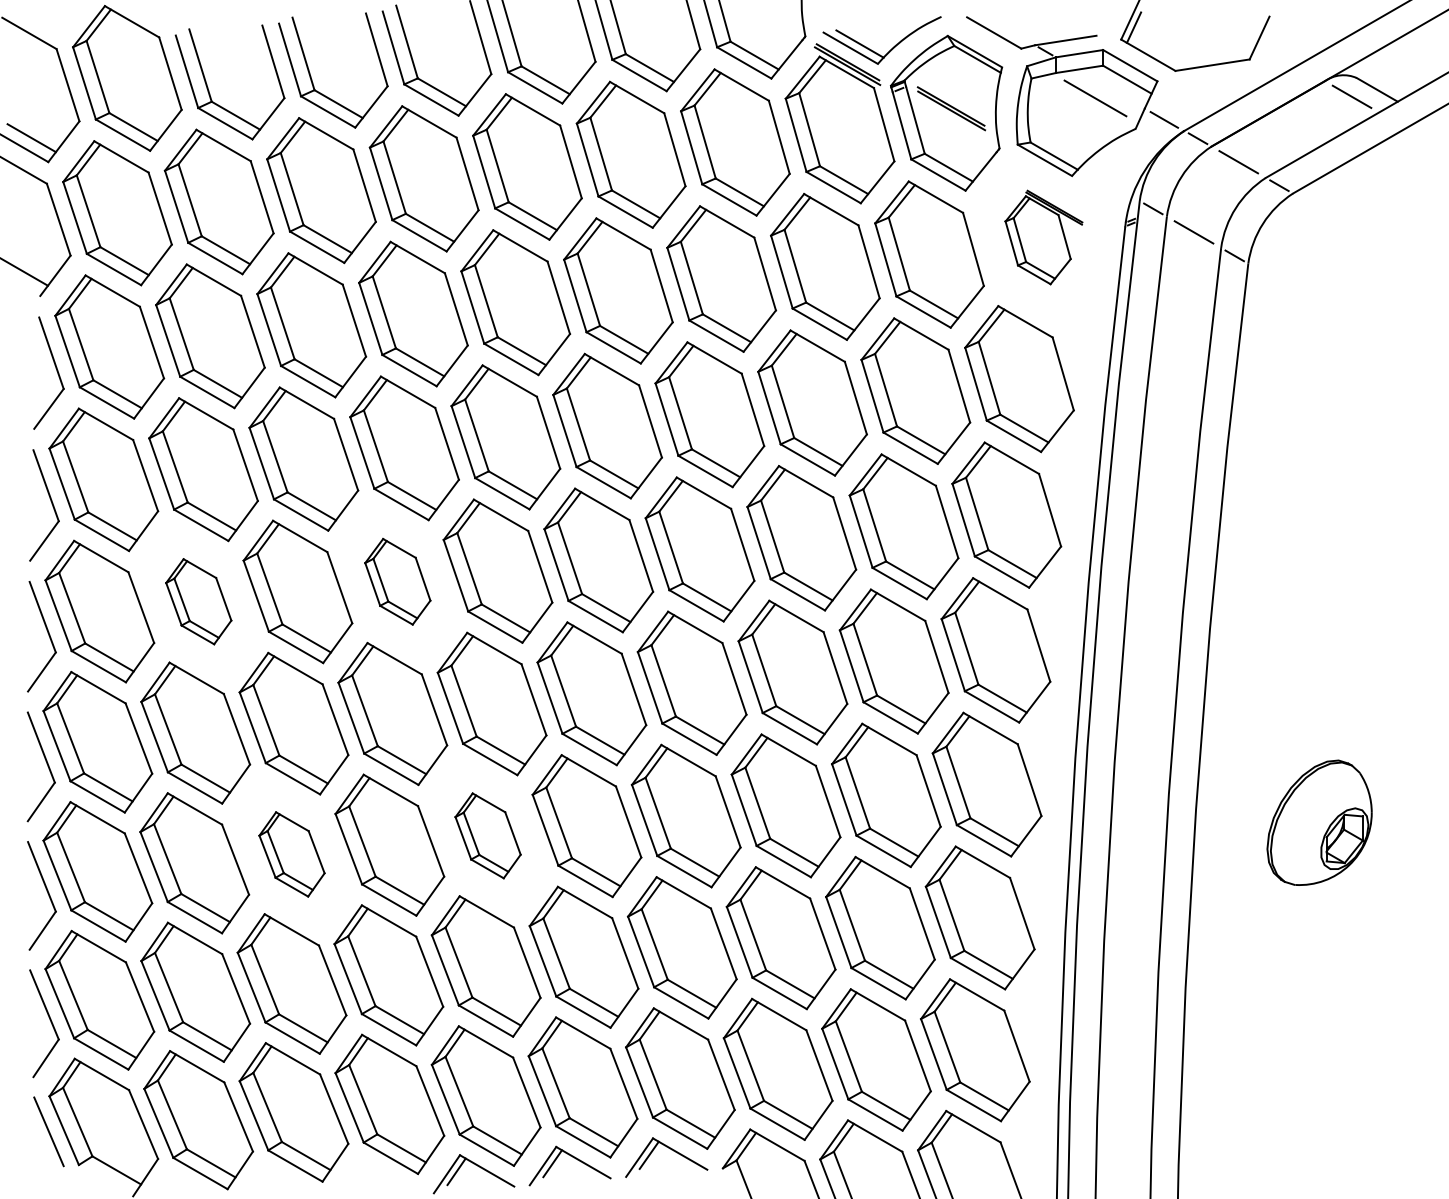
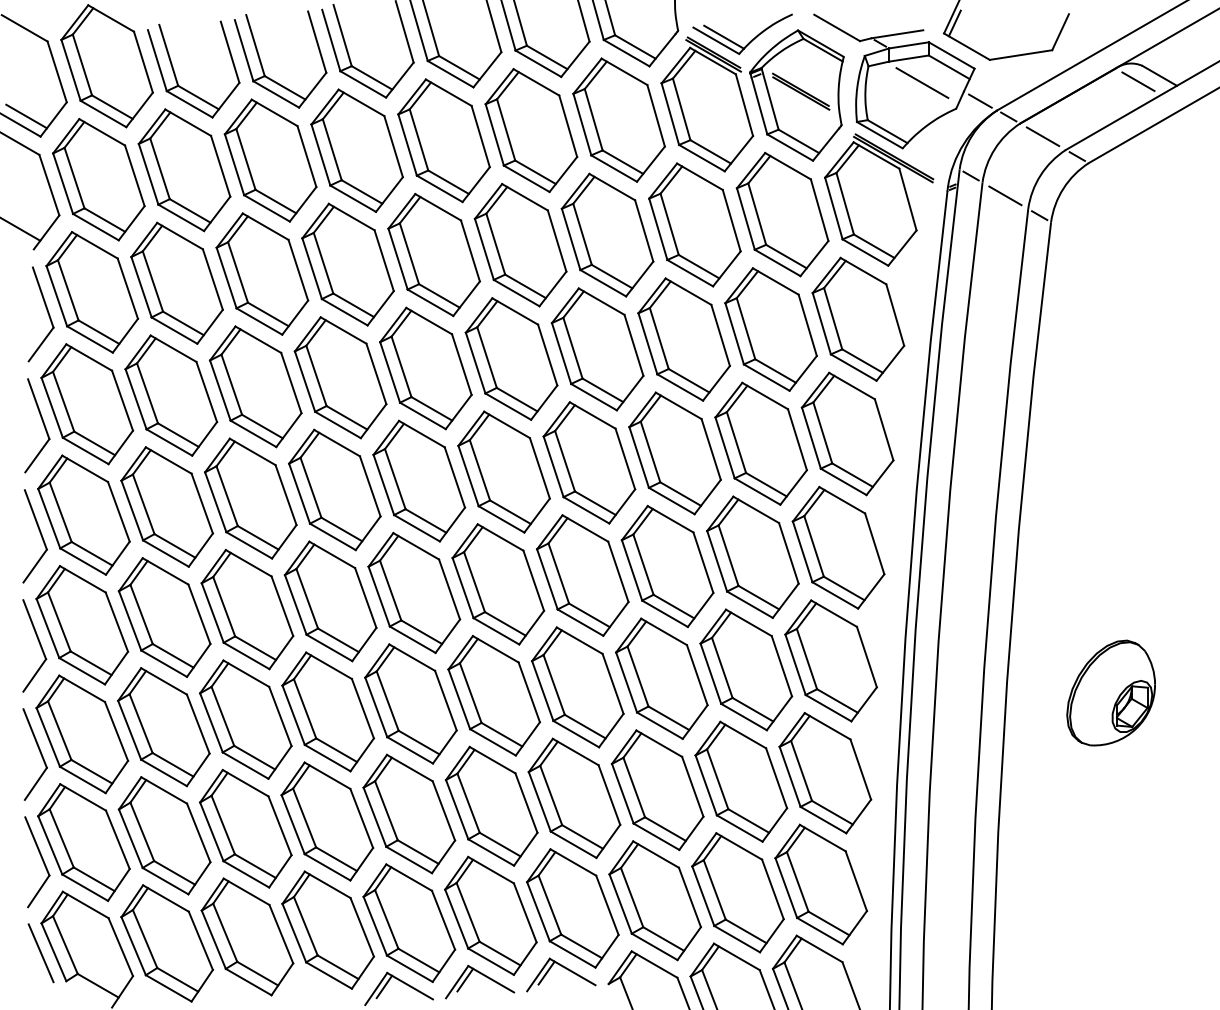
part: (1043, 237) -> (878, 200), size x1.67
part: (397, 581) -> (334, 489), size x1.67
part: (198, 601) -> (167, 506), size x1.67
part: (487, 835) -> (410, 703), size x1.67
part: (291, 854) -> (245, 719), size x1.67

